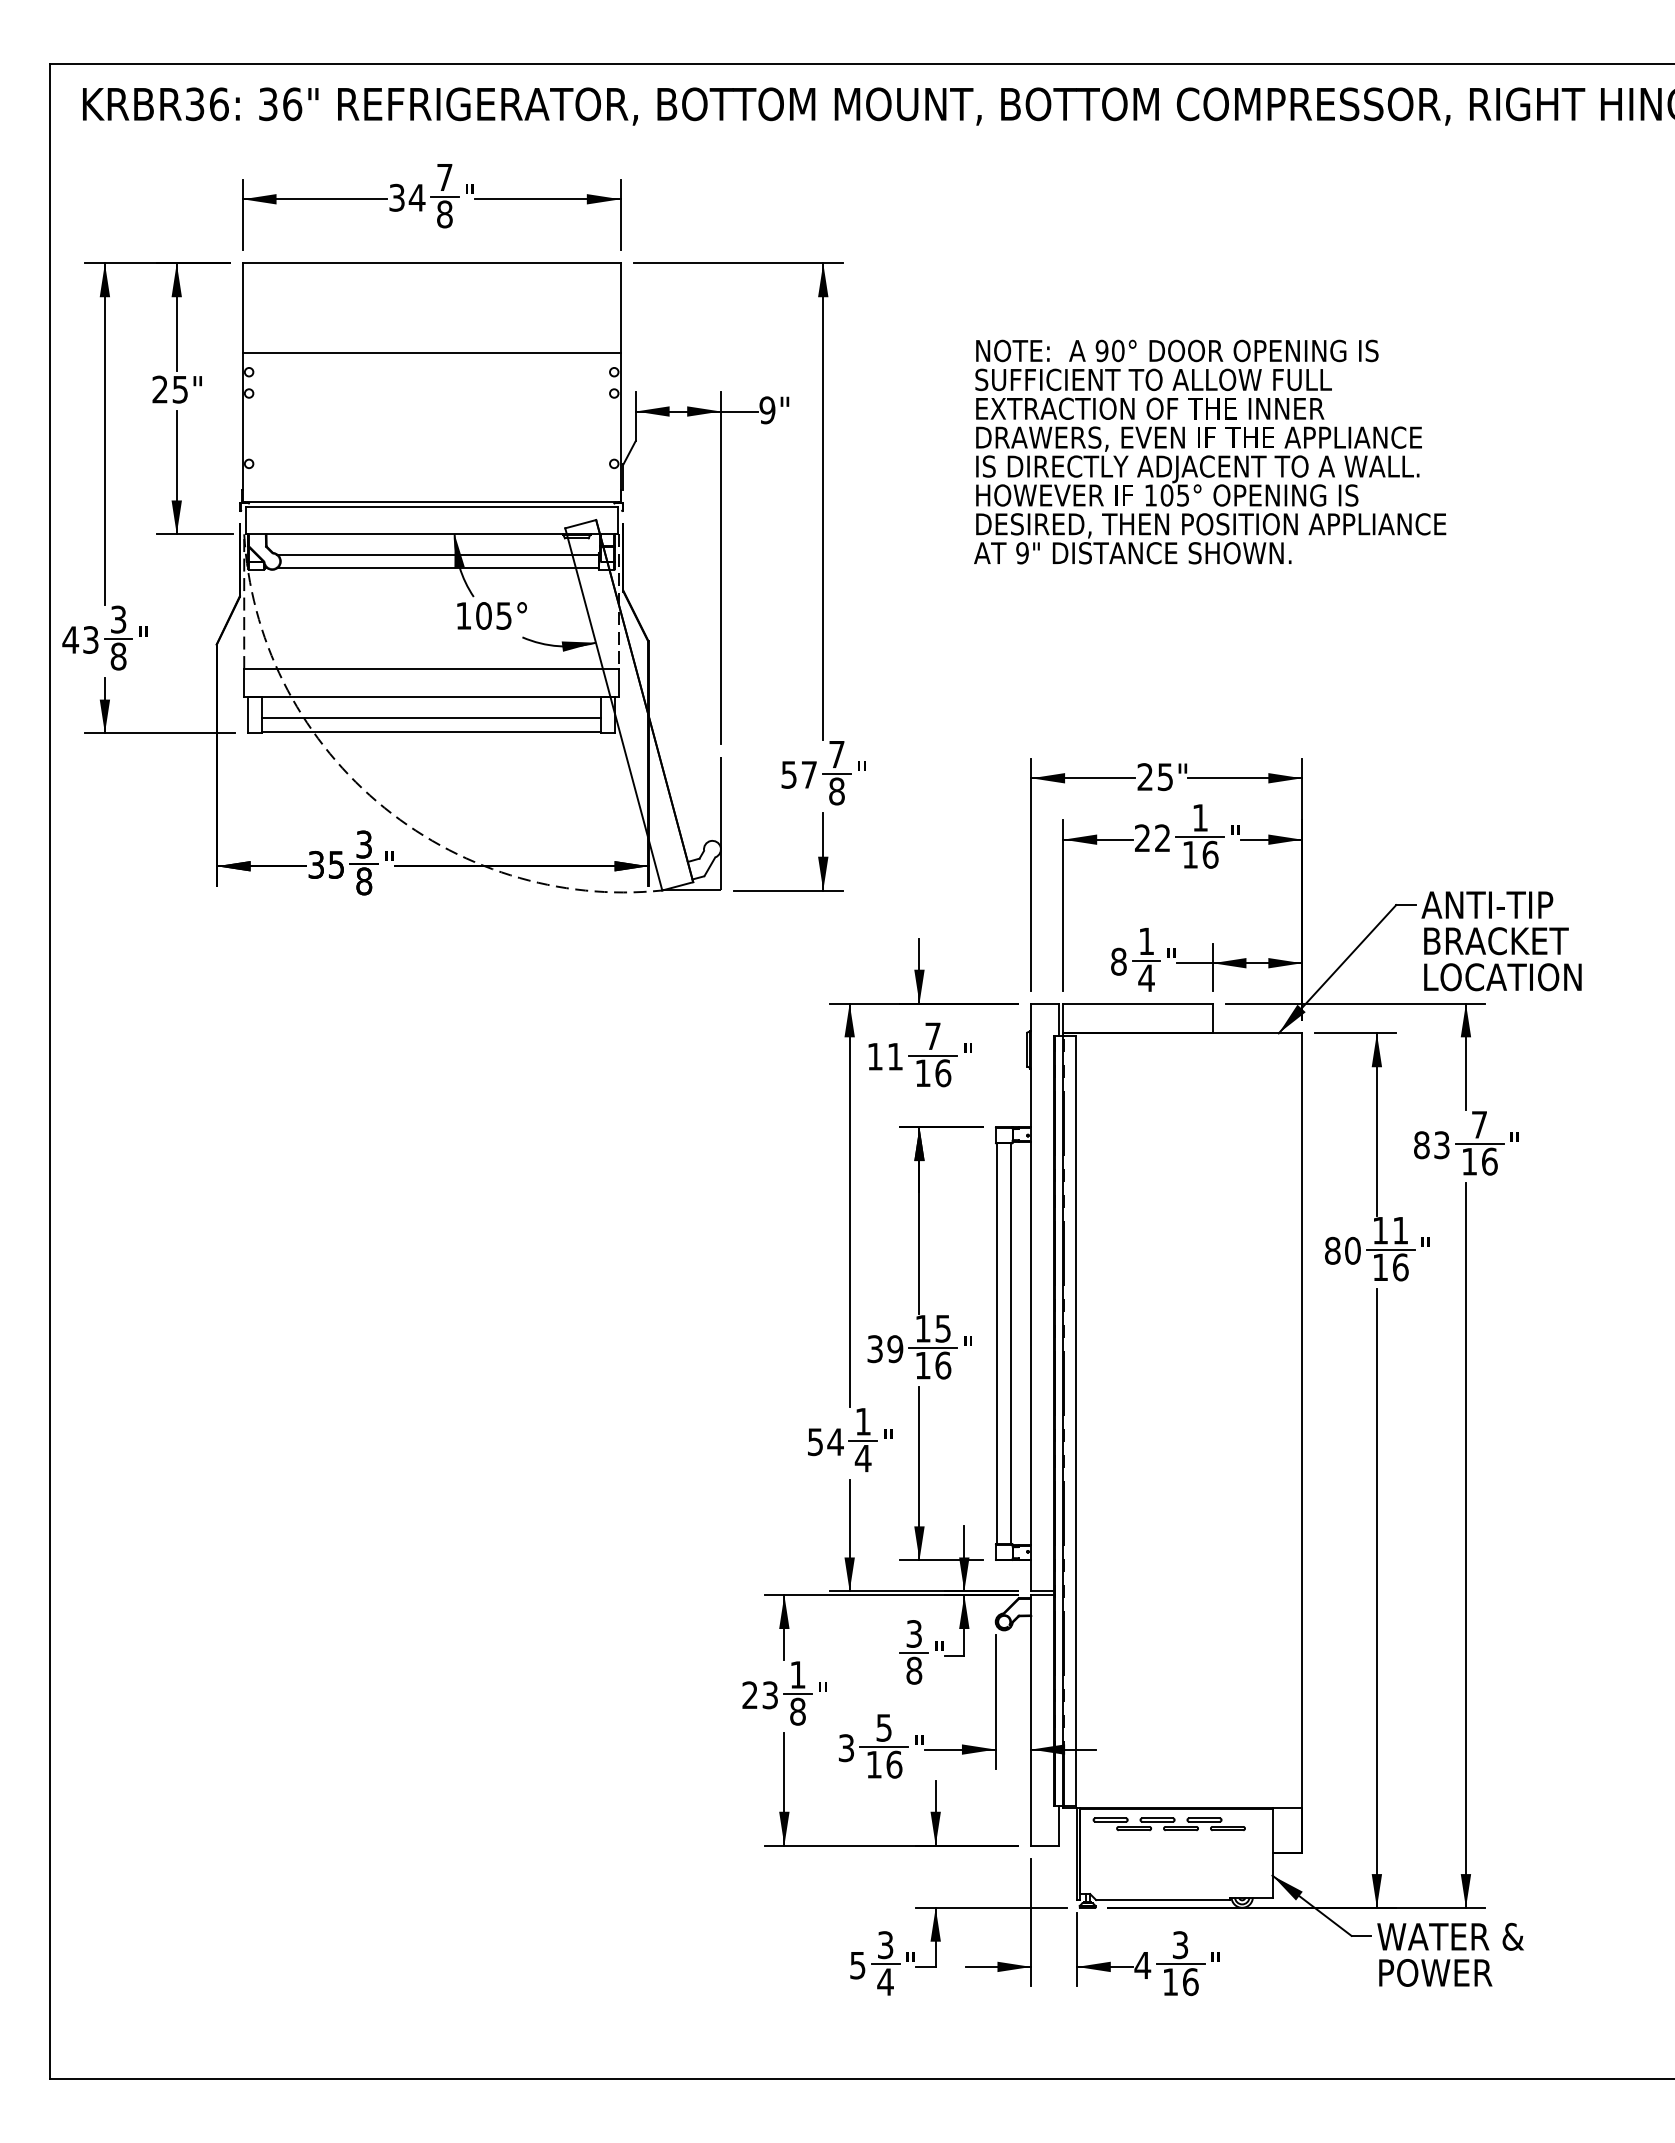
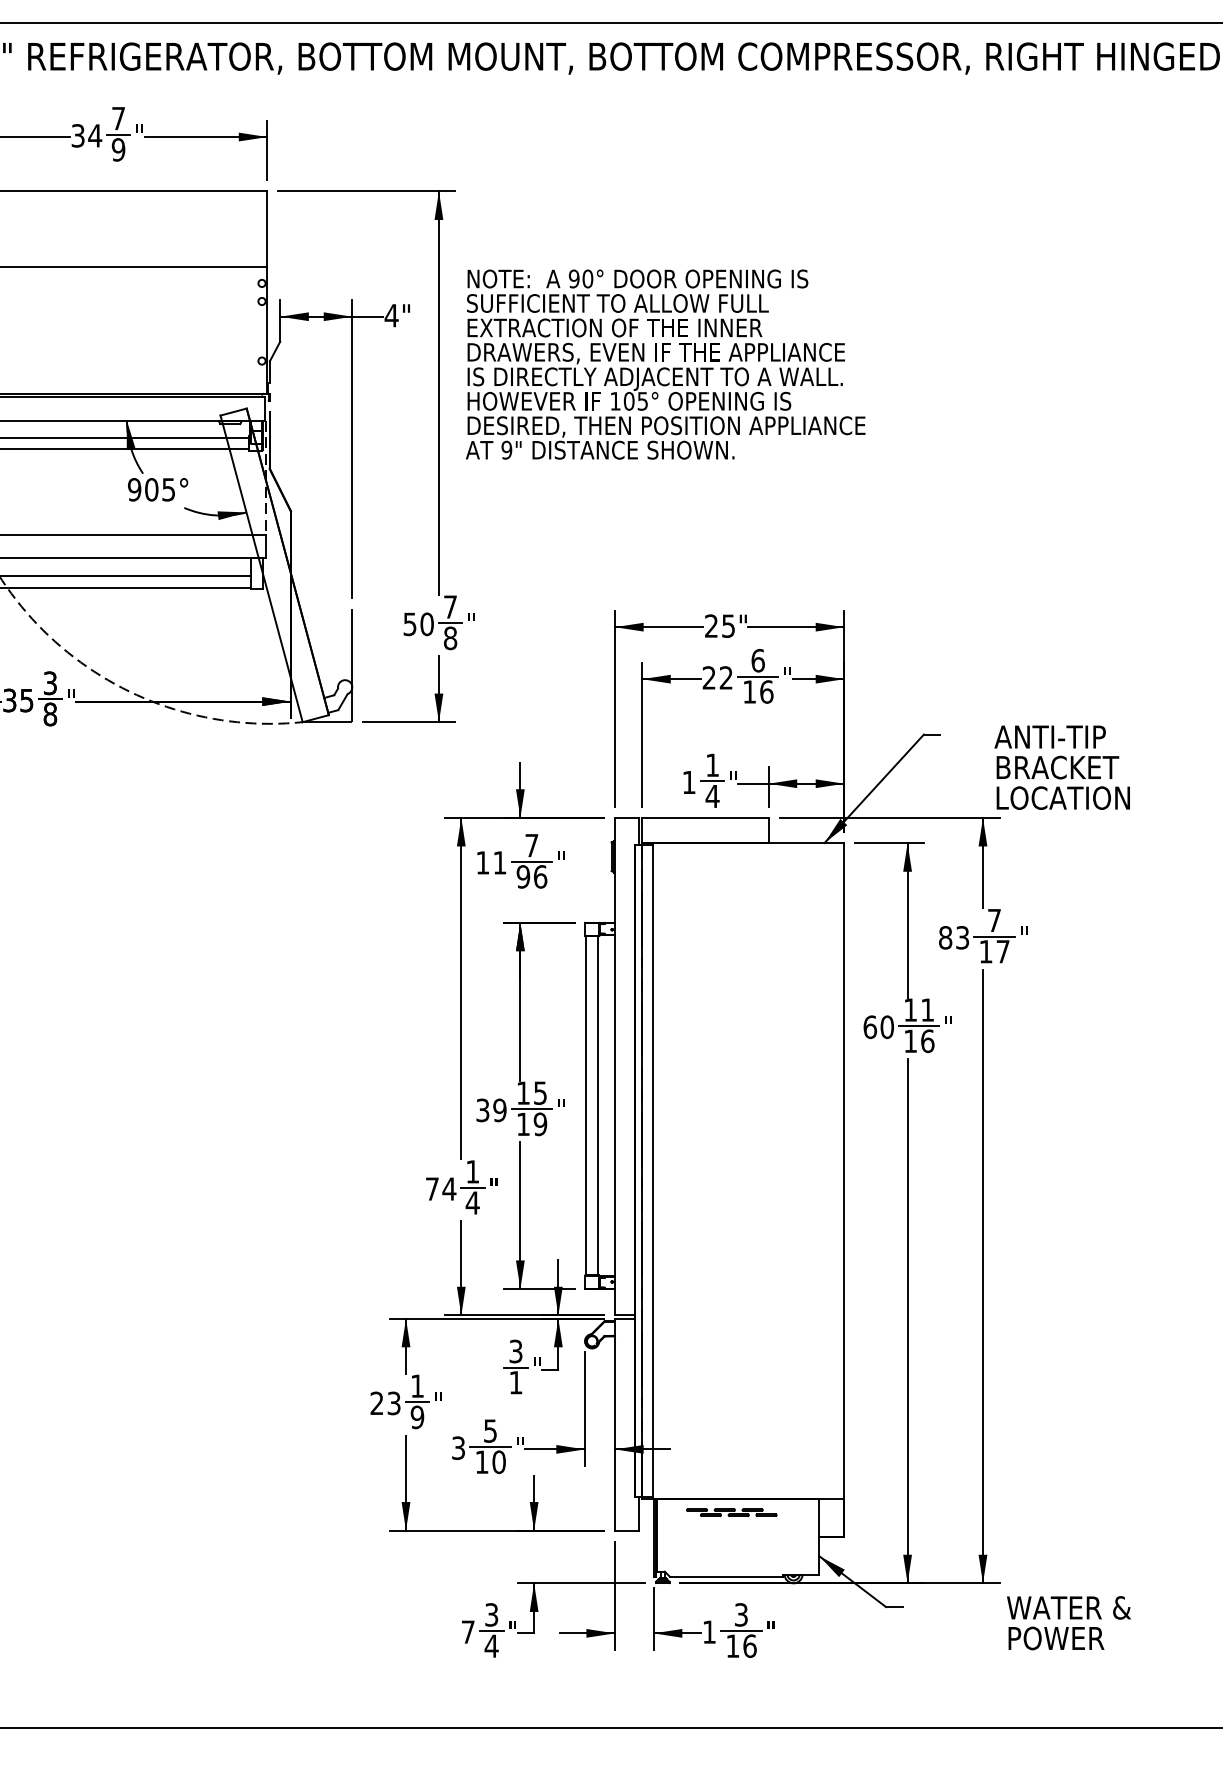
text: (444, 214) -> (118, 149), 8 -> 9
text: (767, 410) -> (391, 315), 9" -> 4"
text: (1210, 451) -> (666, 364), moved
text: (463, 615) -> (134, 489), 105° -> 905°
text: (809, 774) -> (427, 623), 57 -> 50
text: (1200, 817) -> (758, 660), 1 -> 6
text: (1501, 941) -> (1062, 767), moved
text: (1118, 961) -> (688, 782), 8 -> 1
text: (922, 1073) -> (522, 877), 16 -> 96
text: (1489, 1161) -> (1002, 951), 16 -> 17
text: (1332, 1250) -> (870, 1026), 80 -> 60
text: (943, 1365) -> (540, 1124), 16 -> 19
text: (815, 1442) -> (432, 1189), 54 -> 74
text: (914, 1670) -> (516, 1382), 8 -> 1
text: (797, 1711) -> (417, 1417), 8 -> 9
text: (894, 1764) -> (499, 1462), 16 -> 10
part: (1168, 1824) -> (731, 1512), size x0.7
text: (1450, 1954) -> (1068, 1622), moved
text: (857, 1965) -> (467, 1632), 5 -> 7
text: (1142, 1965) -> (709, 1632), 4 -> 1

